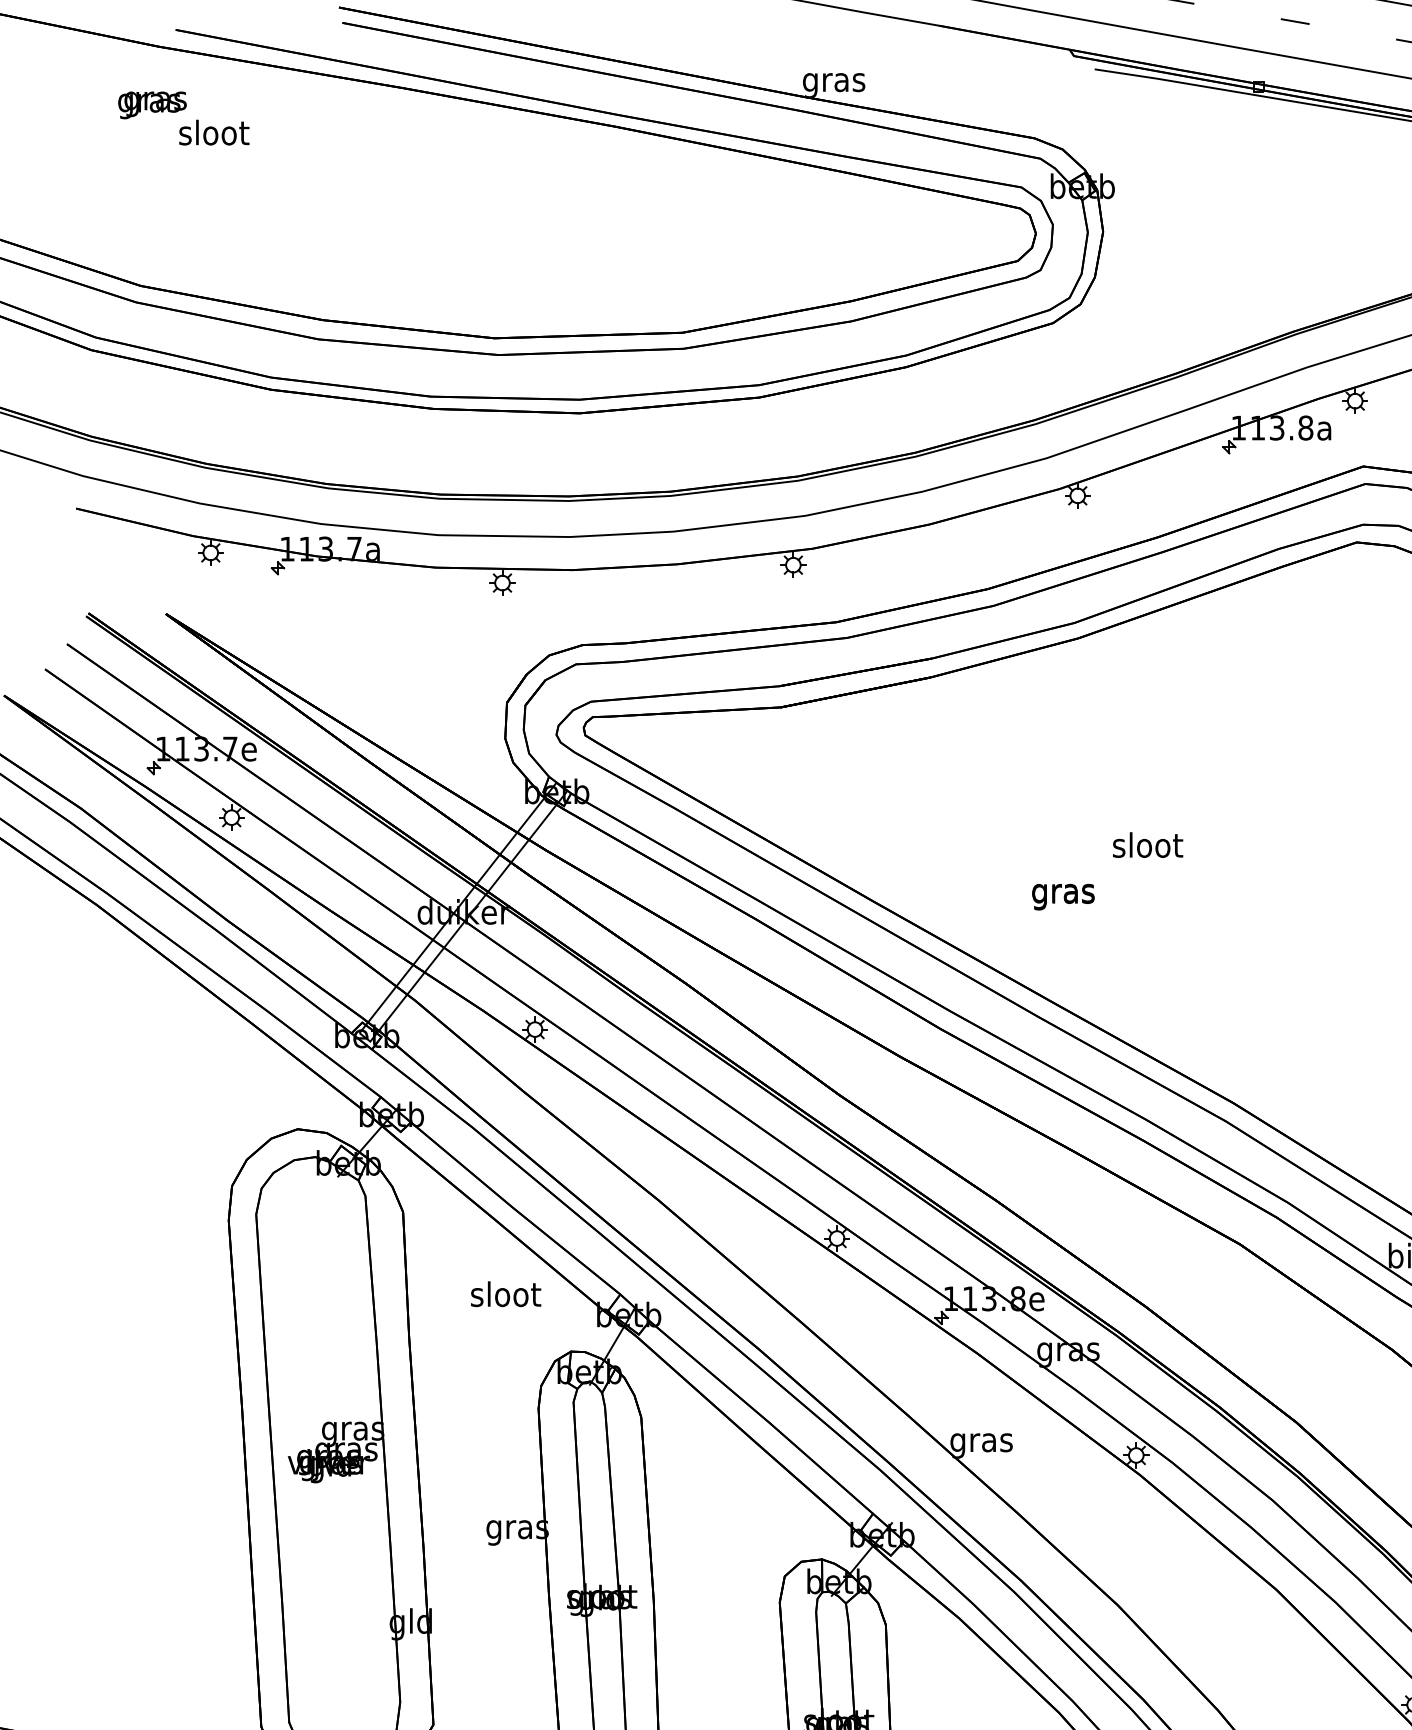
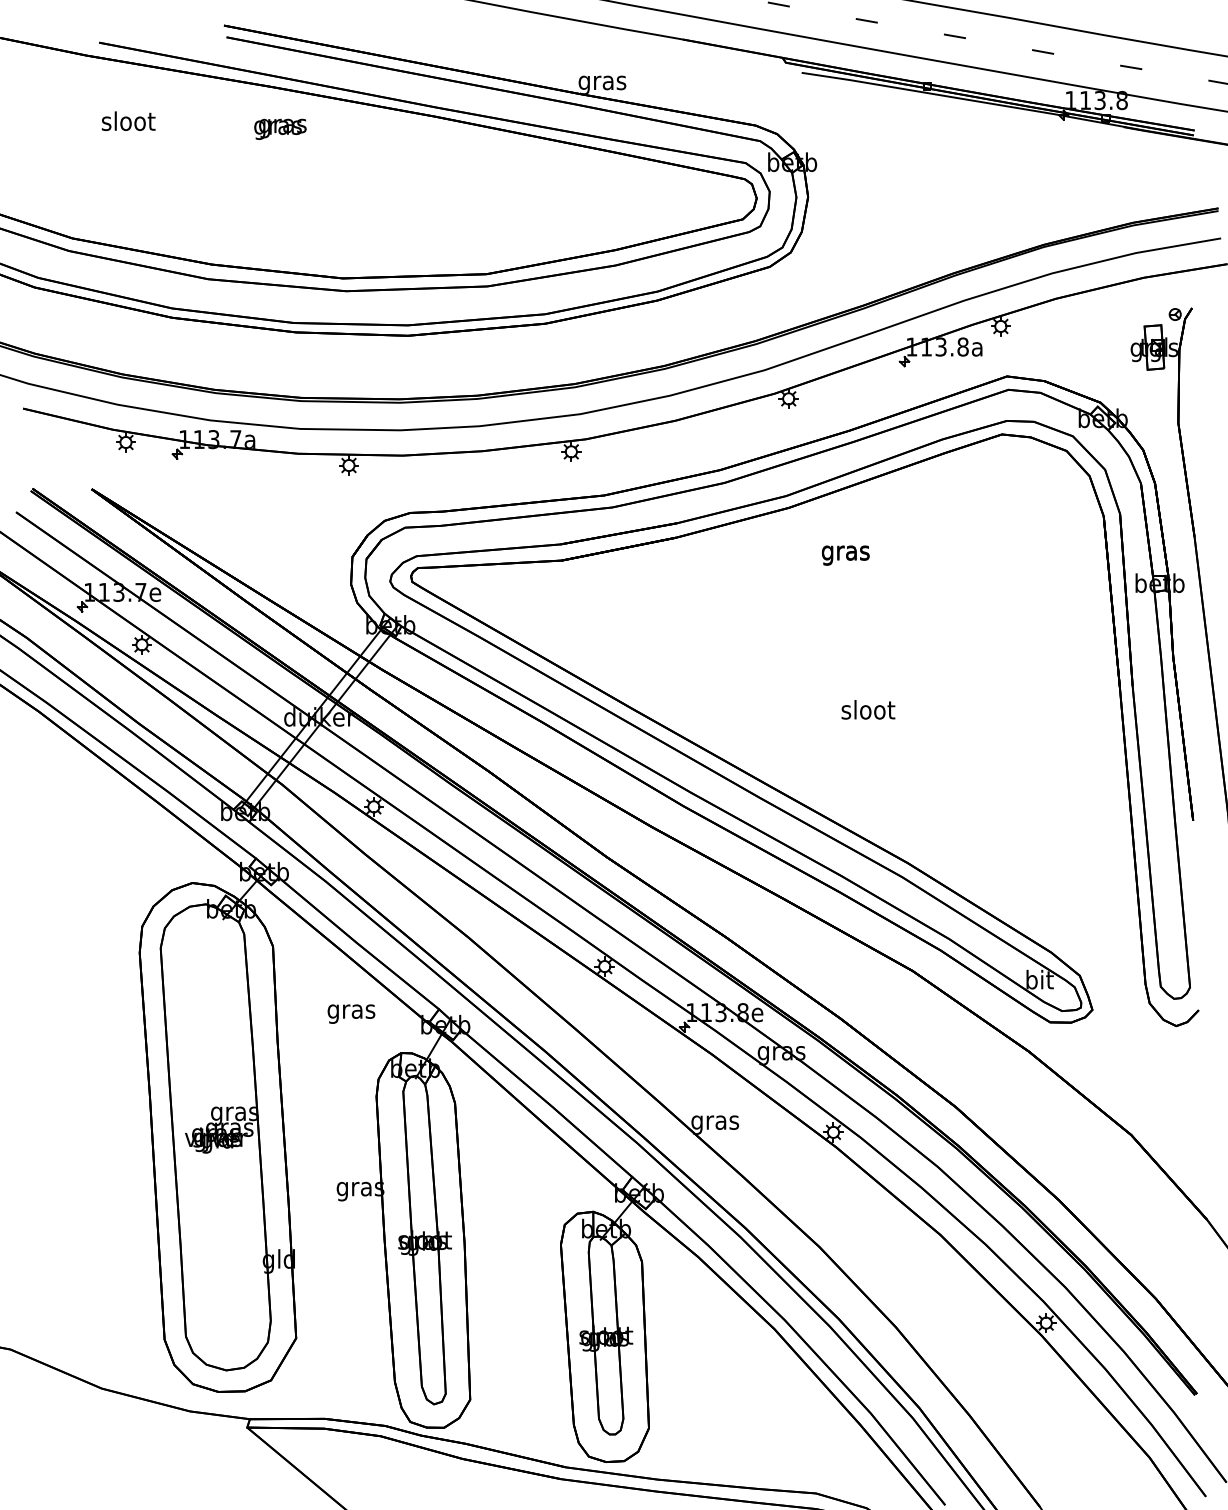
text: (152, 104) -> (280, 128), moved
text: (1148, 844) -> (868, 709), moved
text: (1063, 896) -> (845, 555), moved
text: (505, 1297) -> (351, 1011), sloot -> gras

